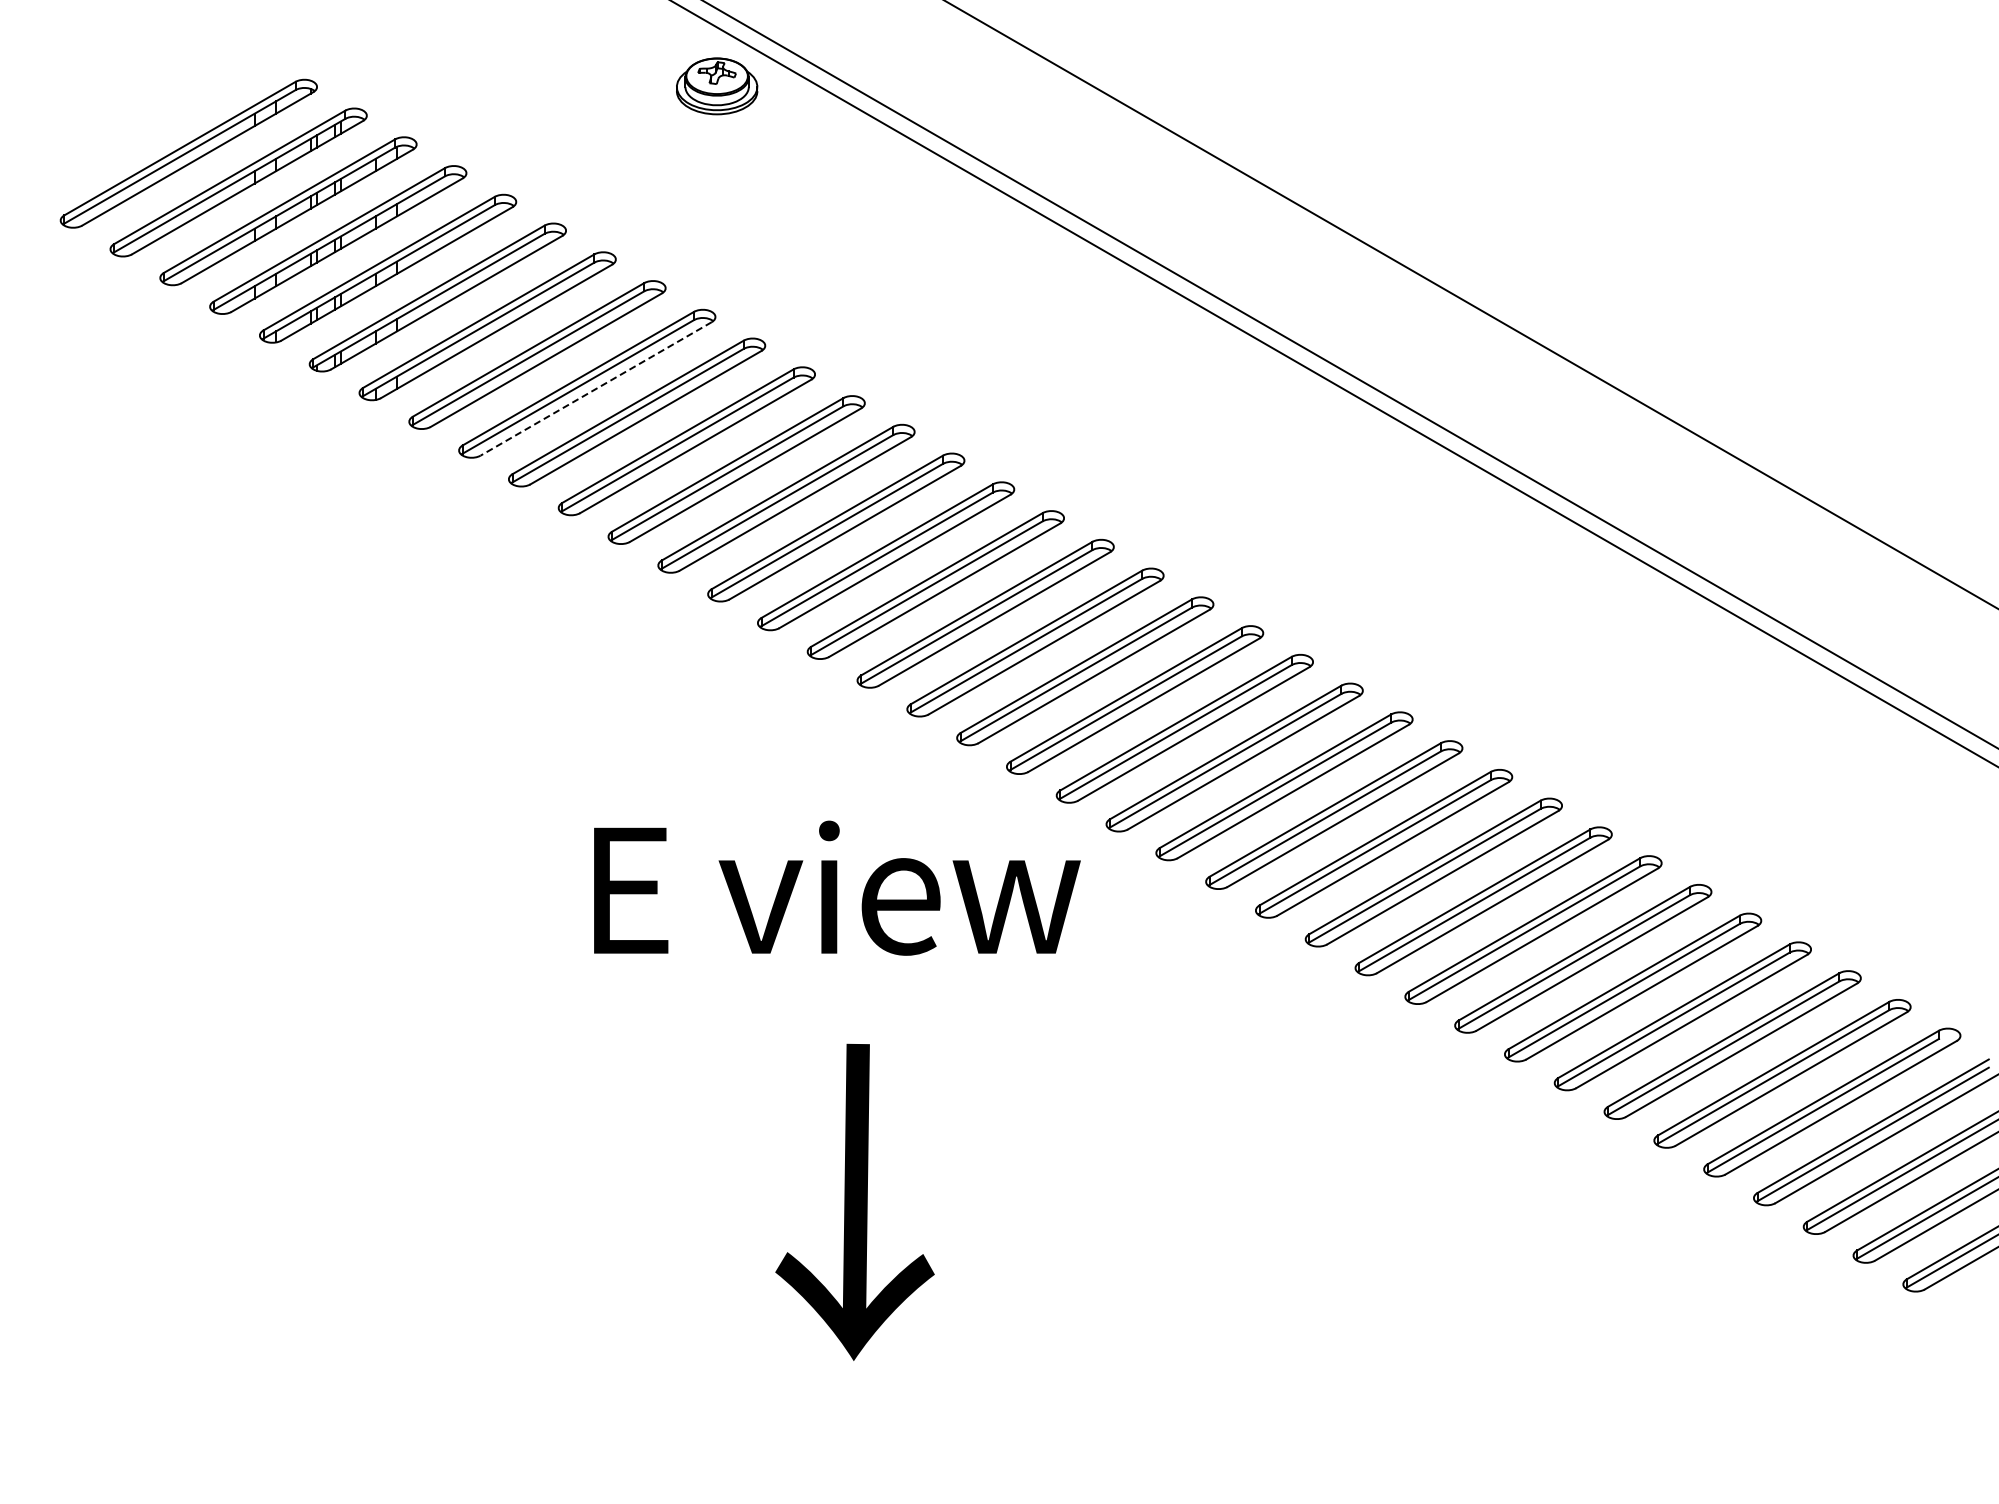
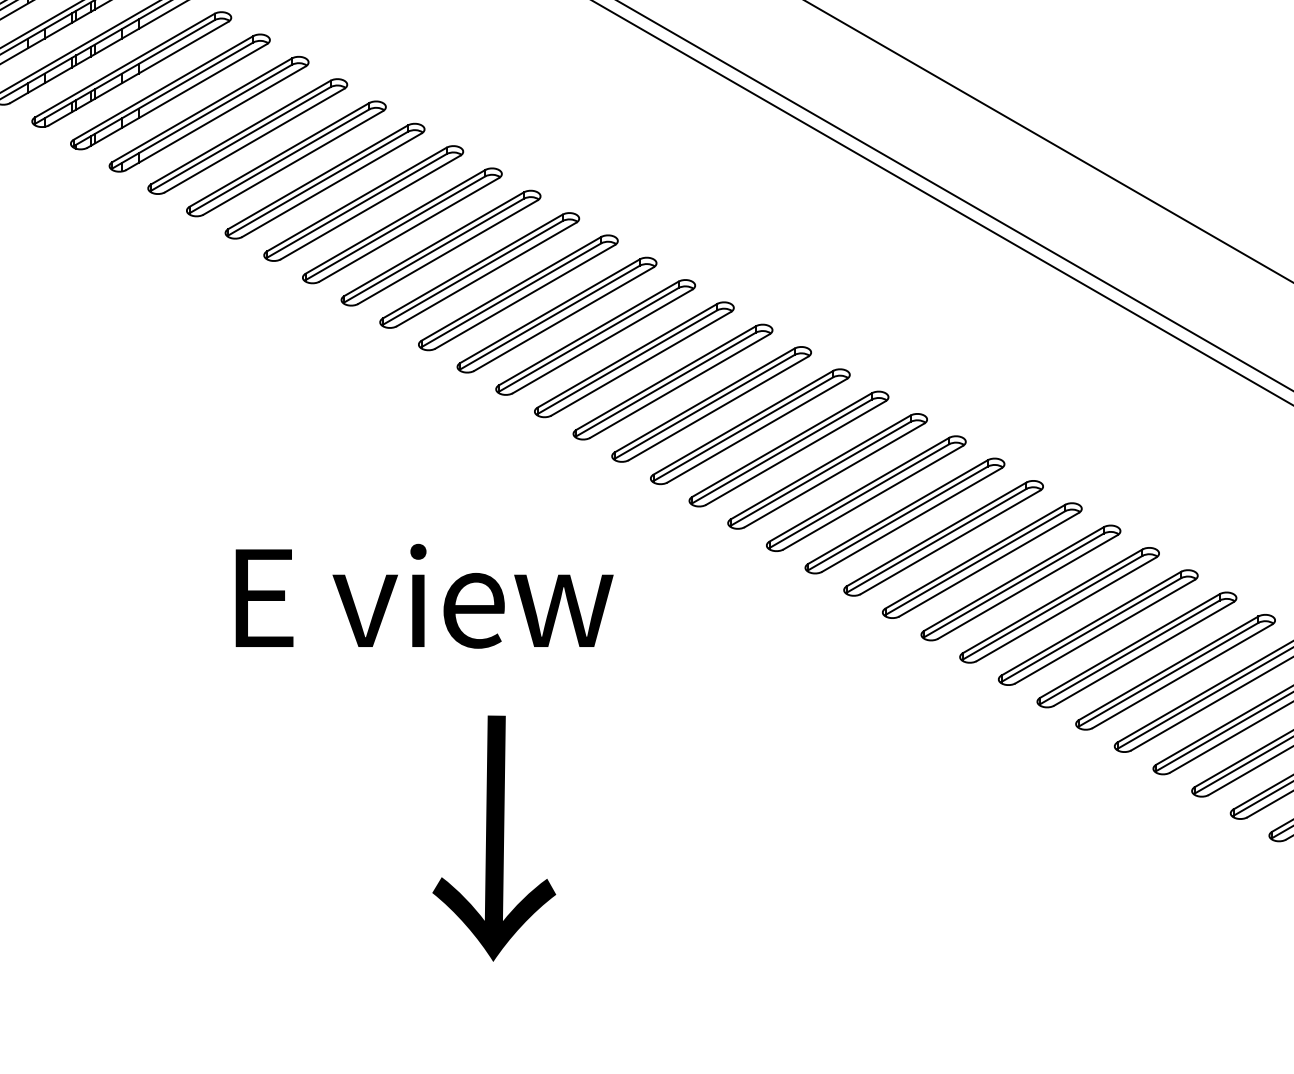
line: (595, 389) -> (292, 163), dashed -> solid
text: (837, 887) -> (424, 595), moved
text: (854, 1201) -> (493, 837), moved

